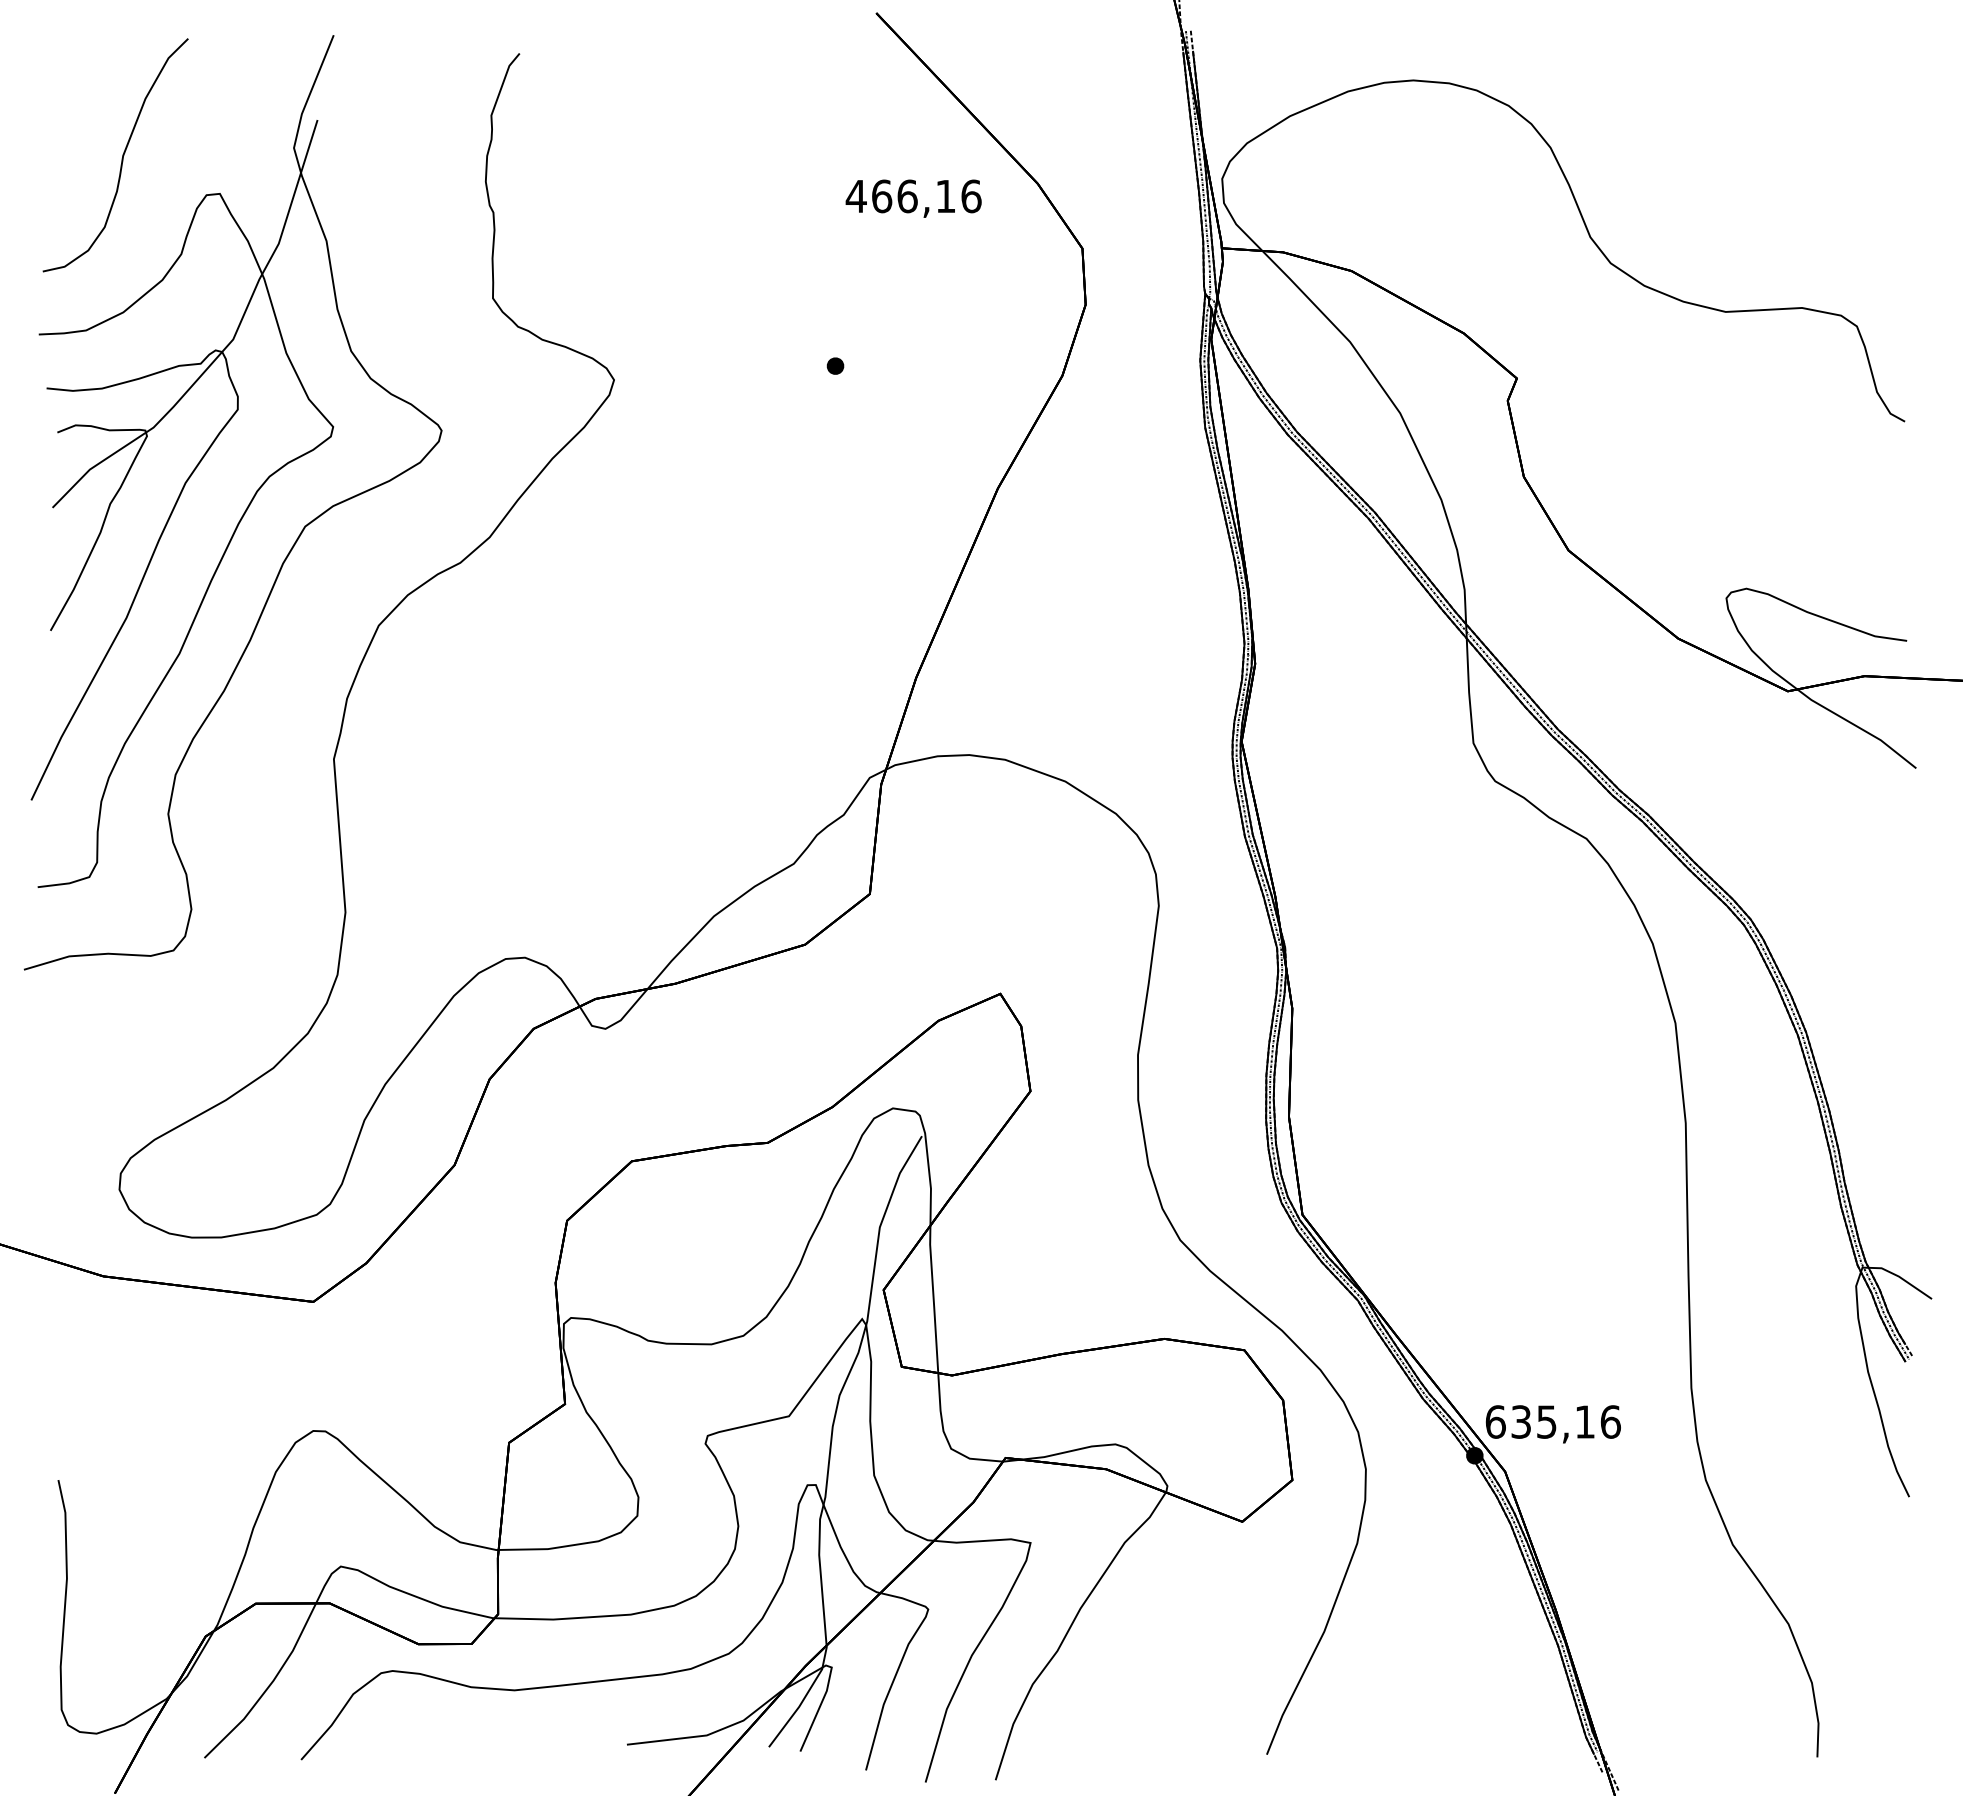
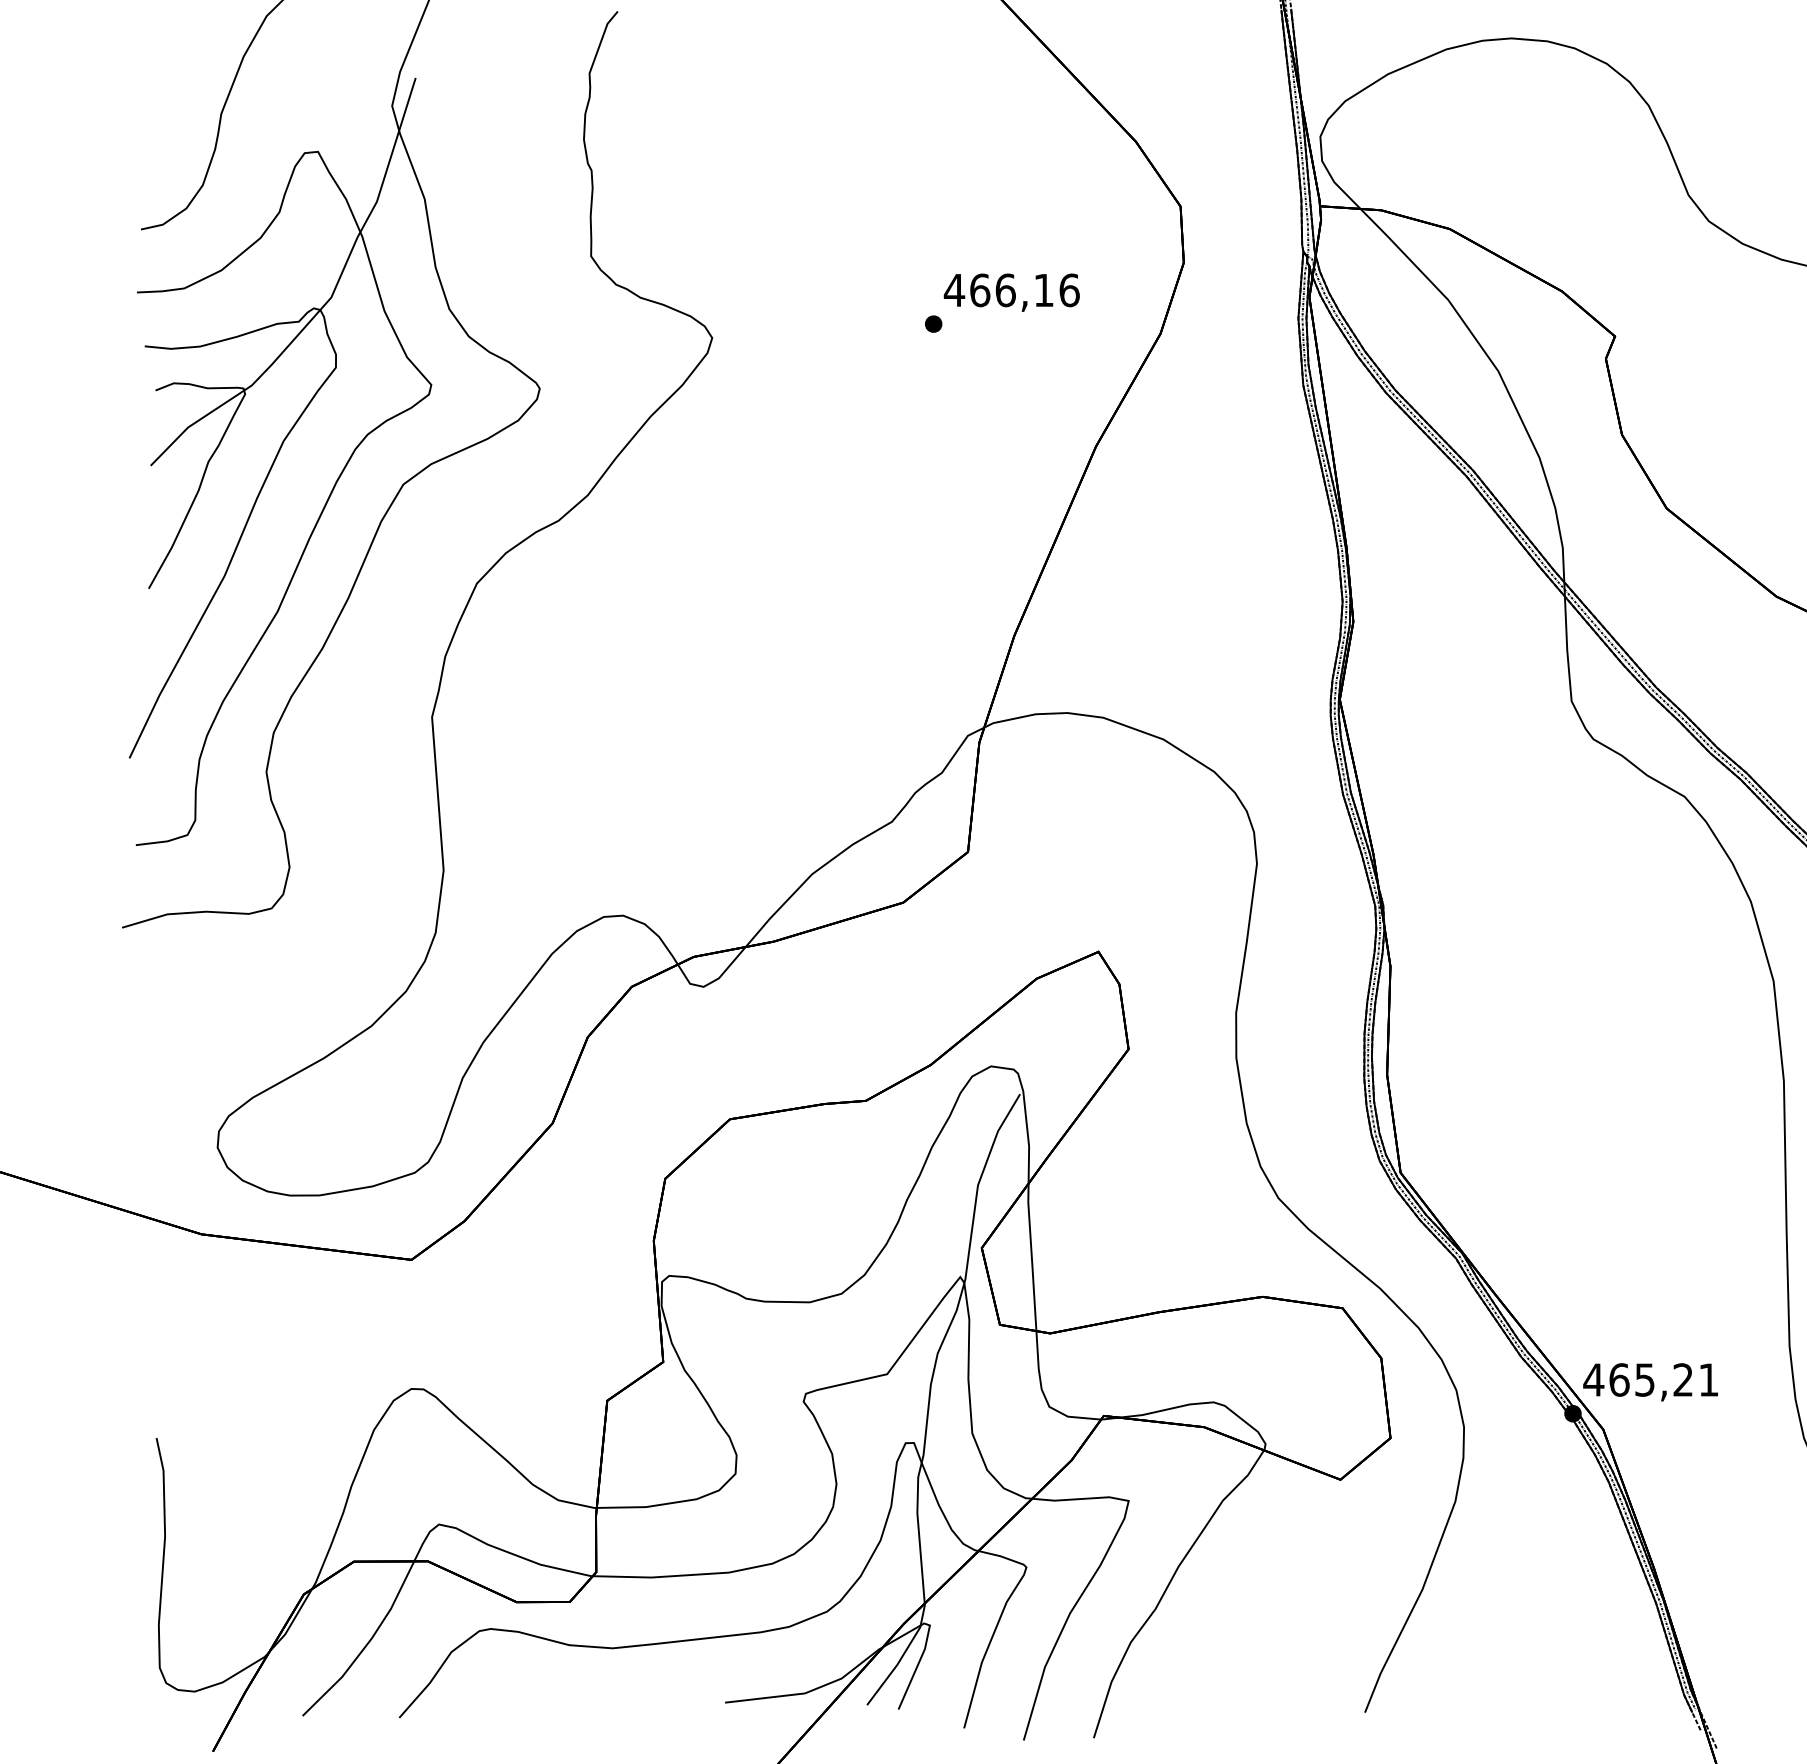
text: (913, 198) -> (1011, 292), moved
text: (1552, 1421) -> (1650, 1379), 635,16 -> 465,21

